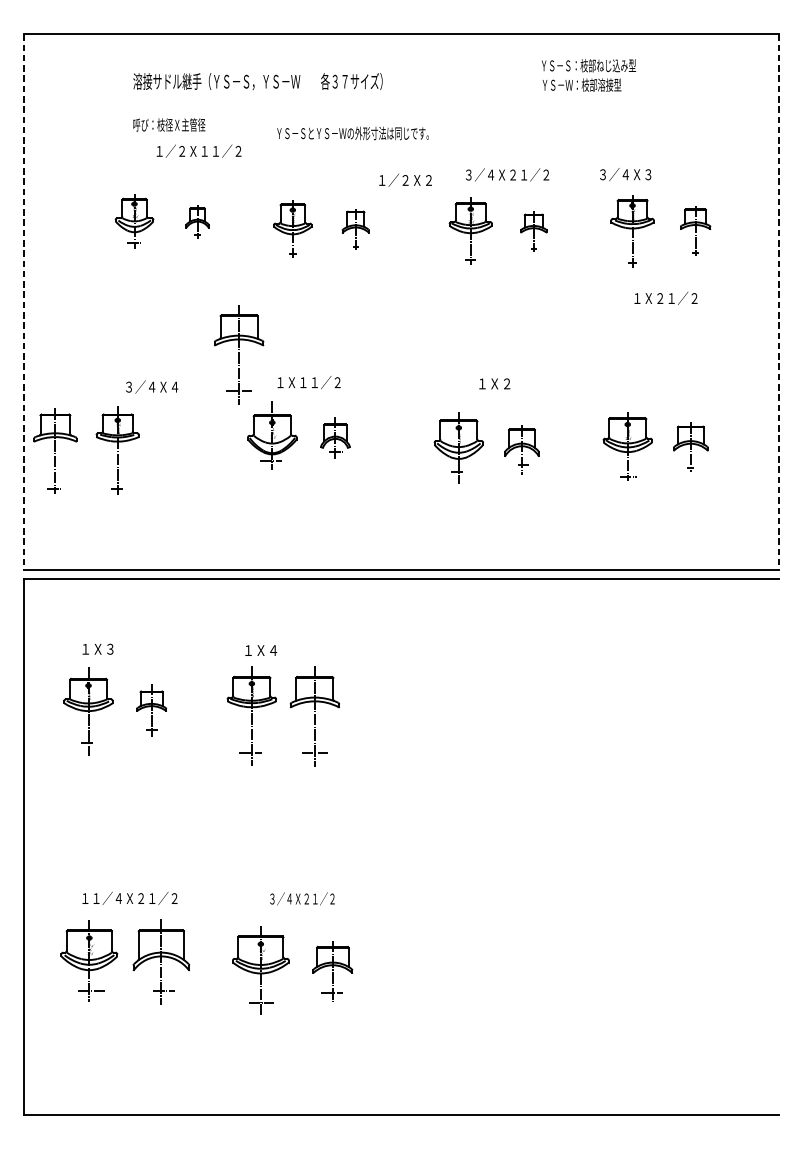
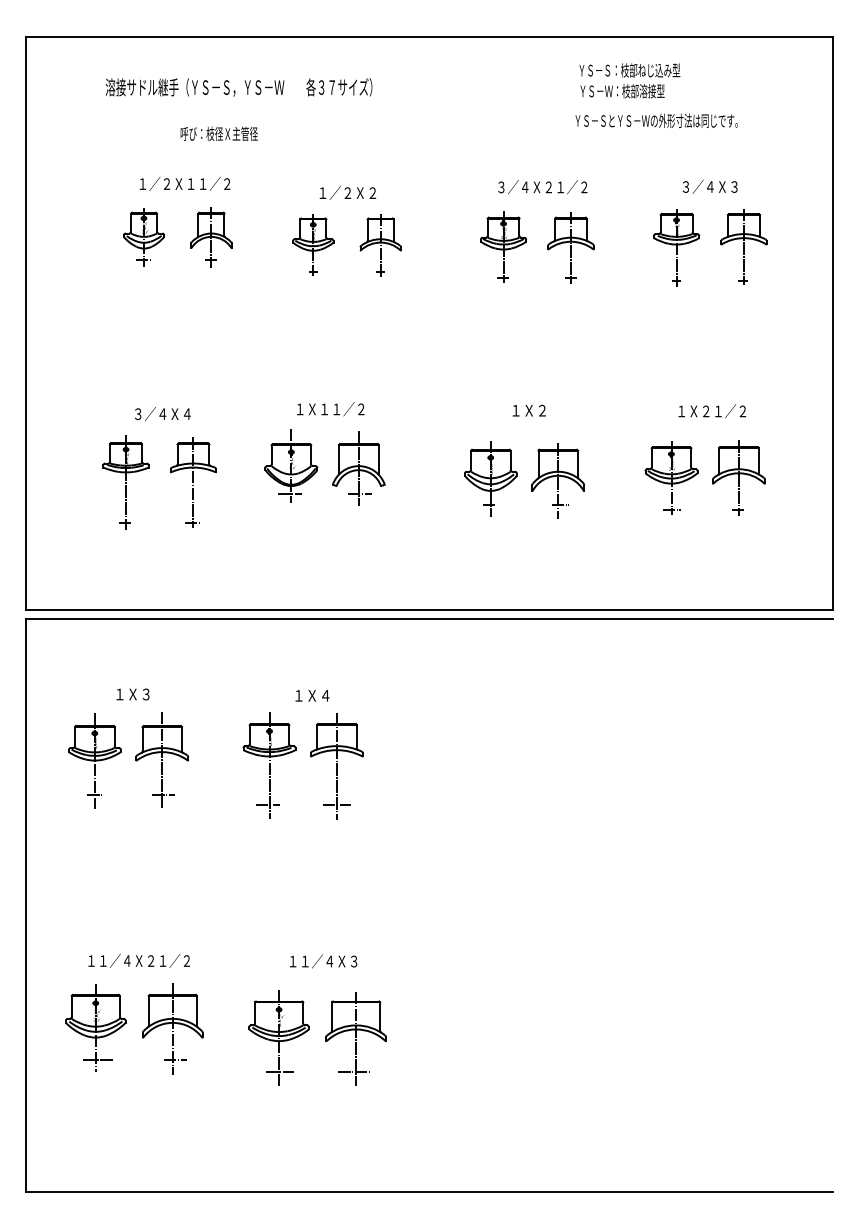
text: (257, 81) -> (238, 87), moved
text: (168, 124) -> (218, 133), moved
text: (352, 133) -> (656, 120), moved
text: (198, 150) -> (184, 183), moved
text: (625, 174) -> (709, 186), moved
text: (405, 179) -> (347, 192), moved
part: (197, 221) -> (211, 237), size x1.67
part: (355, 229) -> (380, 245), size x1.43
part: (695, 230) -> (743, 246), size x1.43
part: (533, 231) -> (570, 247), size x1.67
text: (666, 298) -> (712, 411), moved
line: (23, 302) -> (25, 323), dashed -> solid
line: (779, 302) -> (833, 323), dashed -> solid
part: (238, 354) -> (255, 379), removed
part: (335, 437) -> (358, 468), size x1.67
part: (690, 446) -> (738, 477), size x1.43
part: (522, 449) -> (558, 480), size x1.43
part: (55, 451) -> (193, 482), moved
text: (97, 649) -> (132, 694), moved
text: (261, 650) -> (312, 695), moved
part: (151, 710) -> (162, 759), size x1.67
text: (302, 899) -> (323, 961), ３／４Ｘ２１／２ -> １１／４Ｘ３
part: (332, 971) -> (355, 1038), size x1.43

